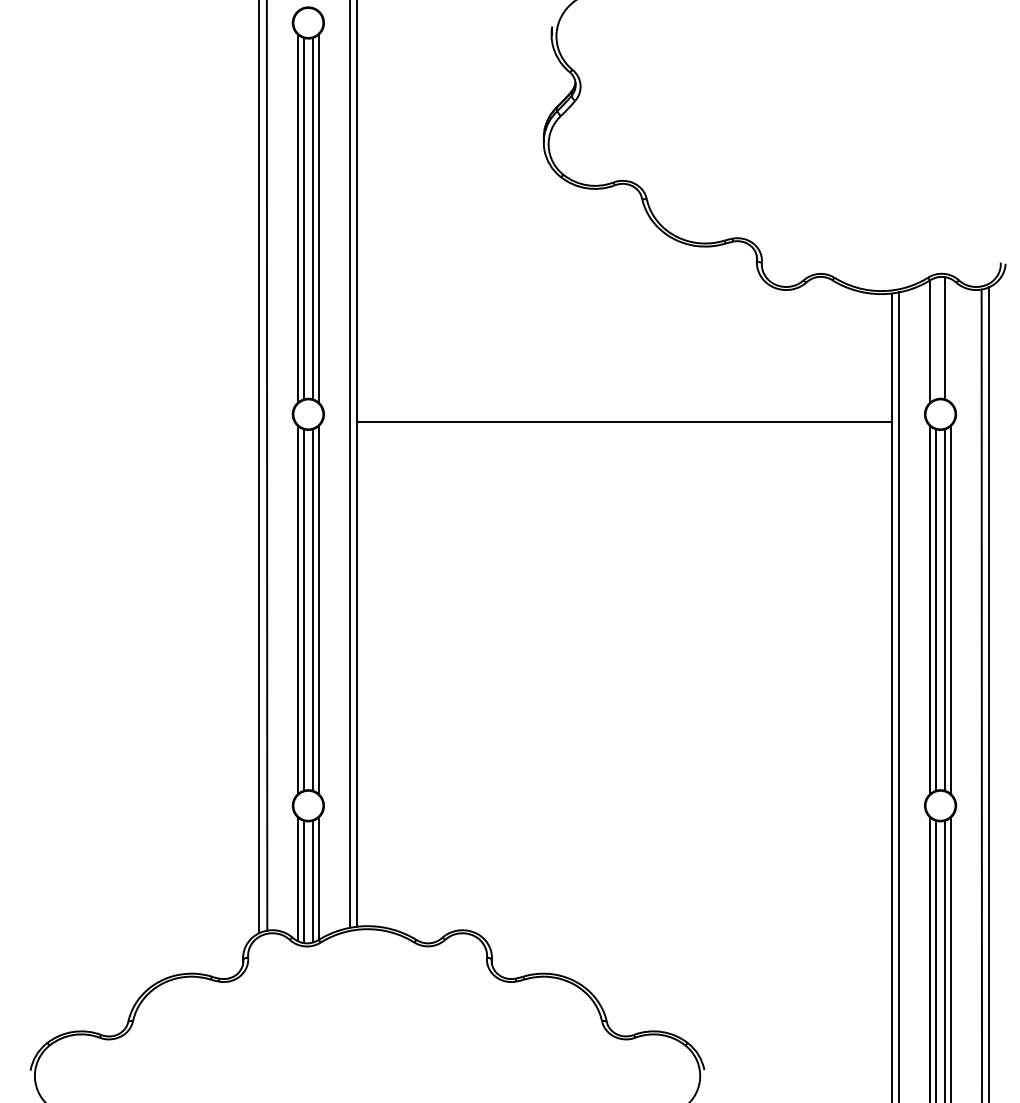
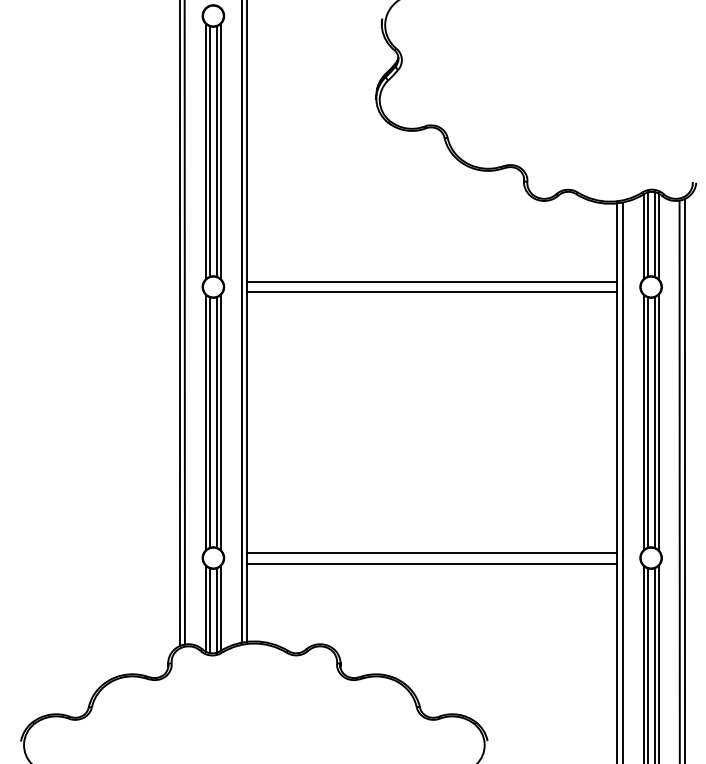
line: (935, 338) -> (647, 234), added
line: (951, 341) -> (658, 236), added
line: (624, 406) -> (432, 281), added
line: (624, 797) -> (432, 552), added
line: (624, 813) -> (432, 563), added

